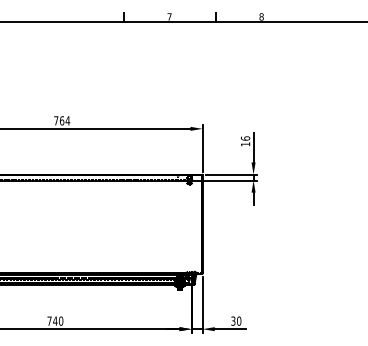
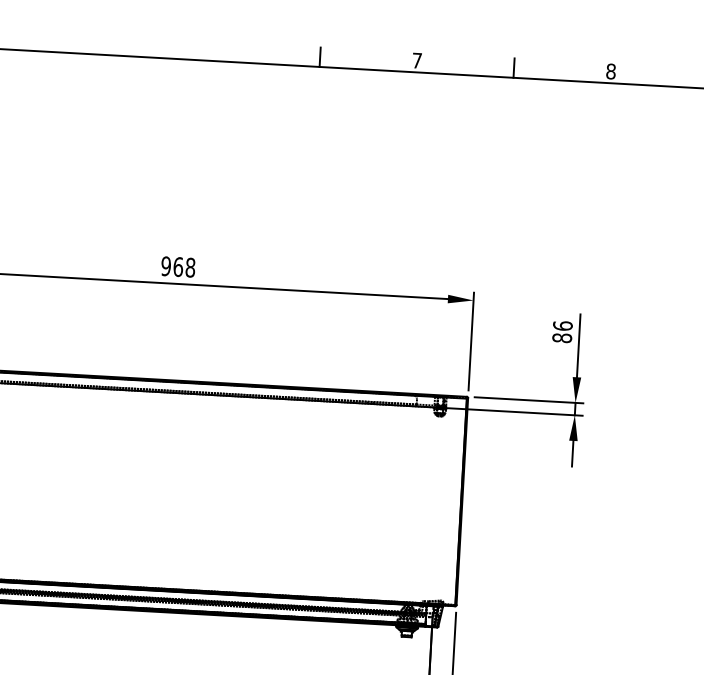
text: (61, 120) -> (177, 266), 764 -> 968
text: (245, 144) -> (562, 338), 16 -> 86

